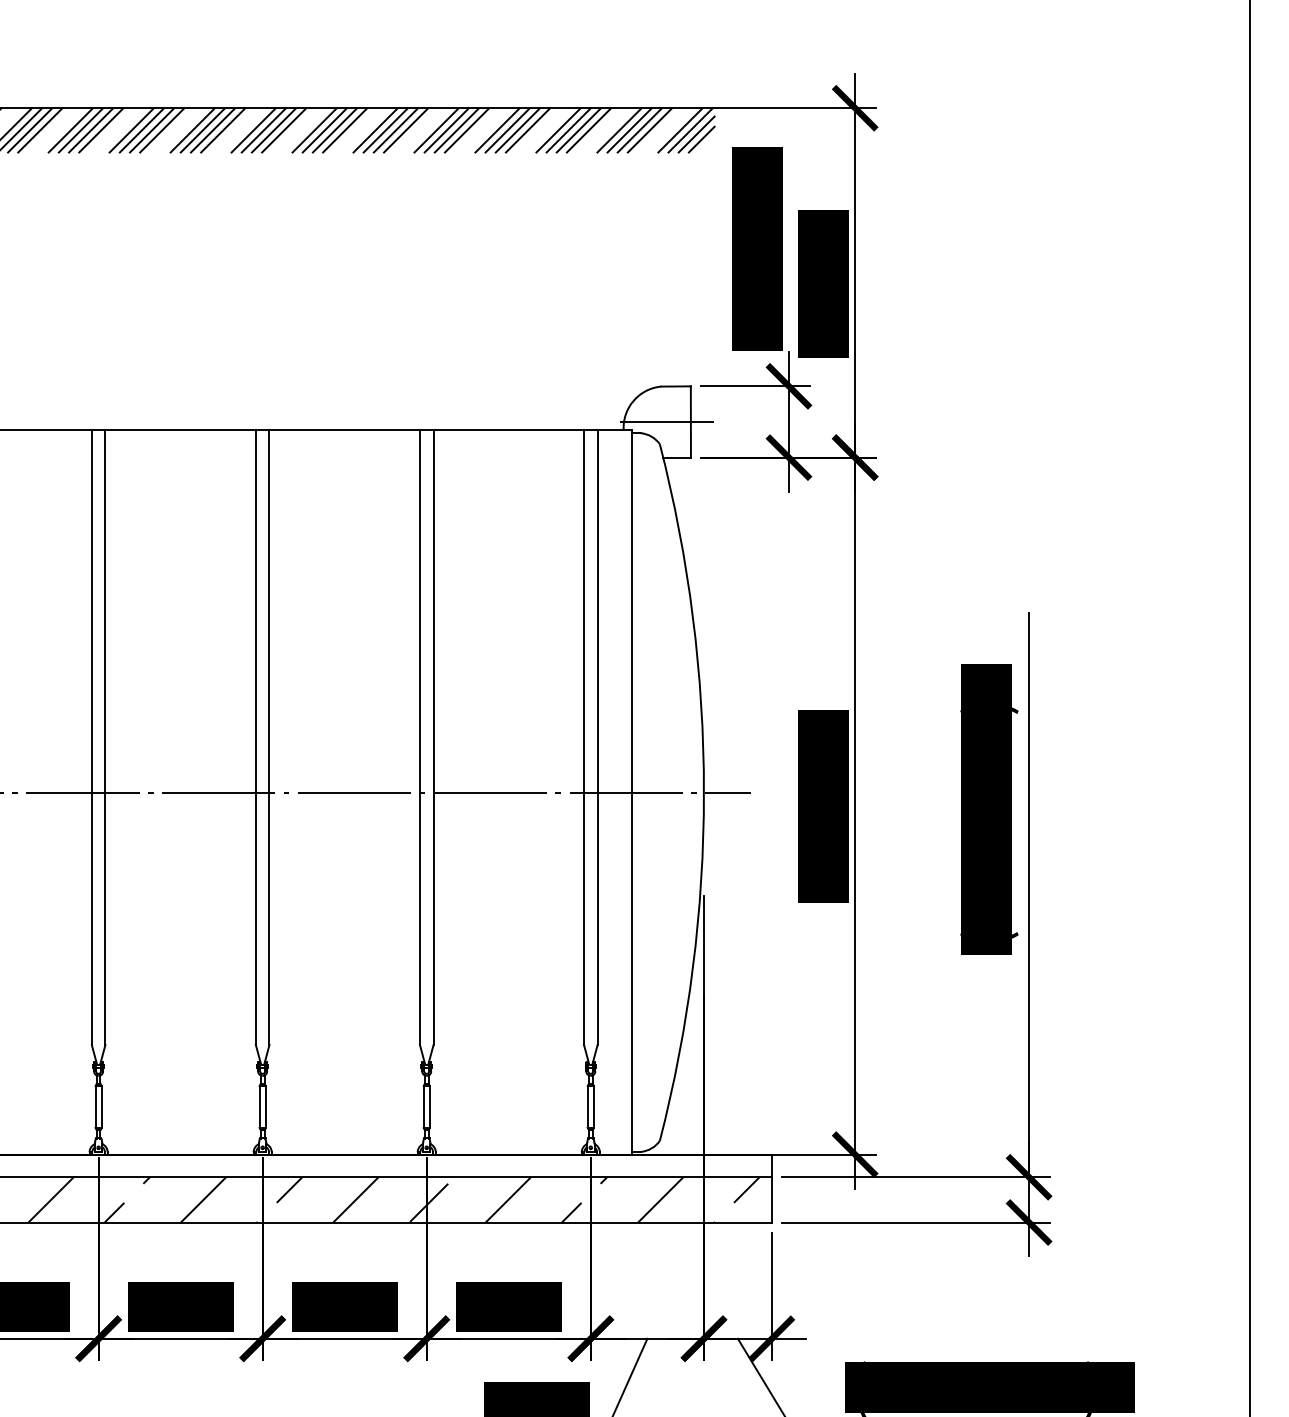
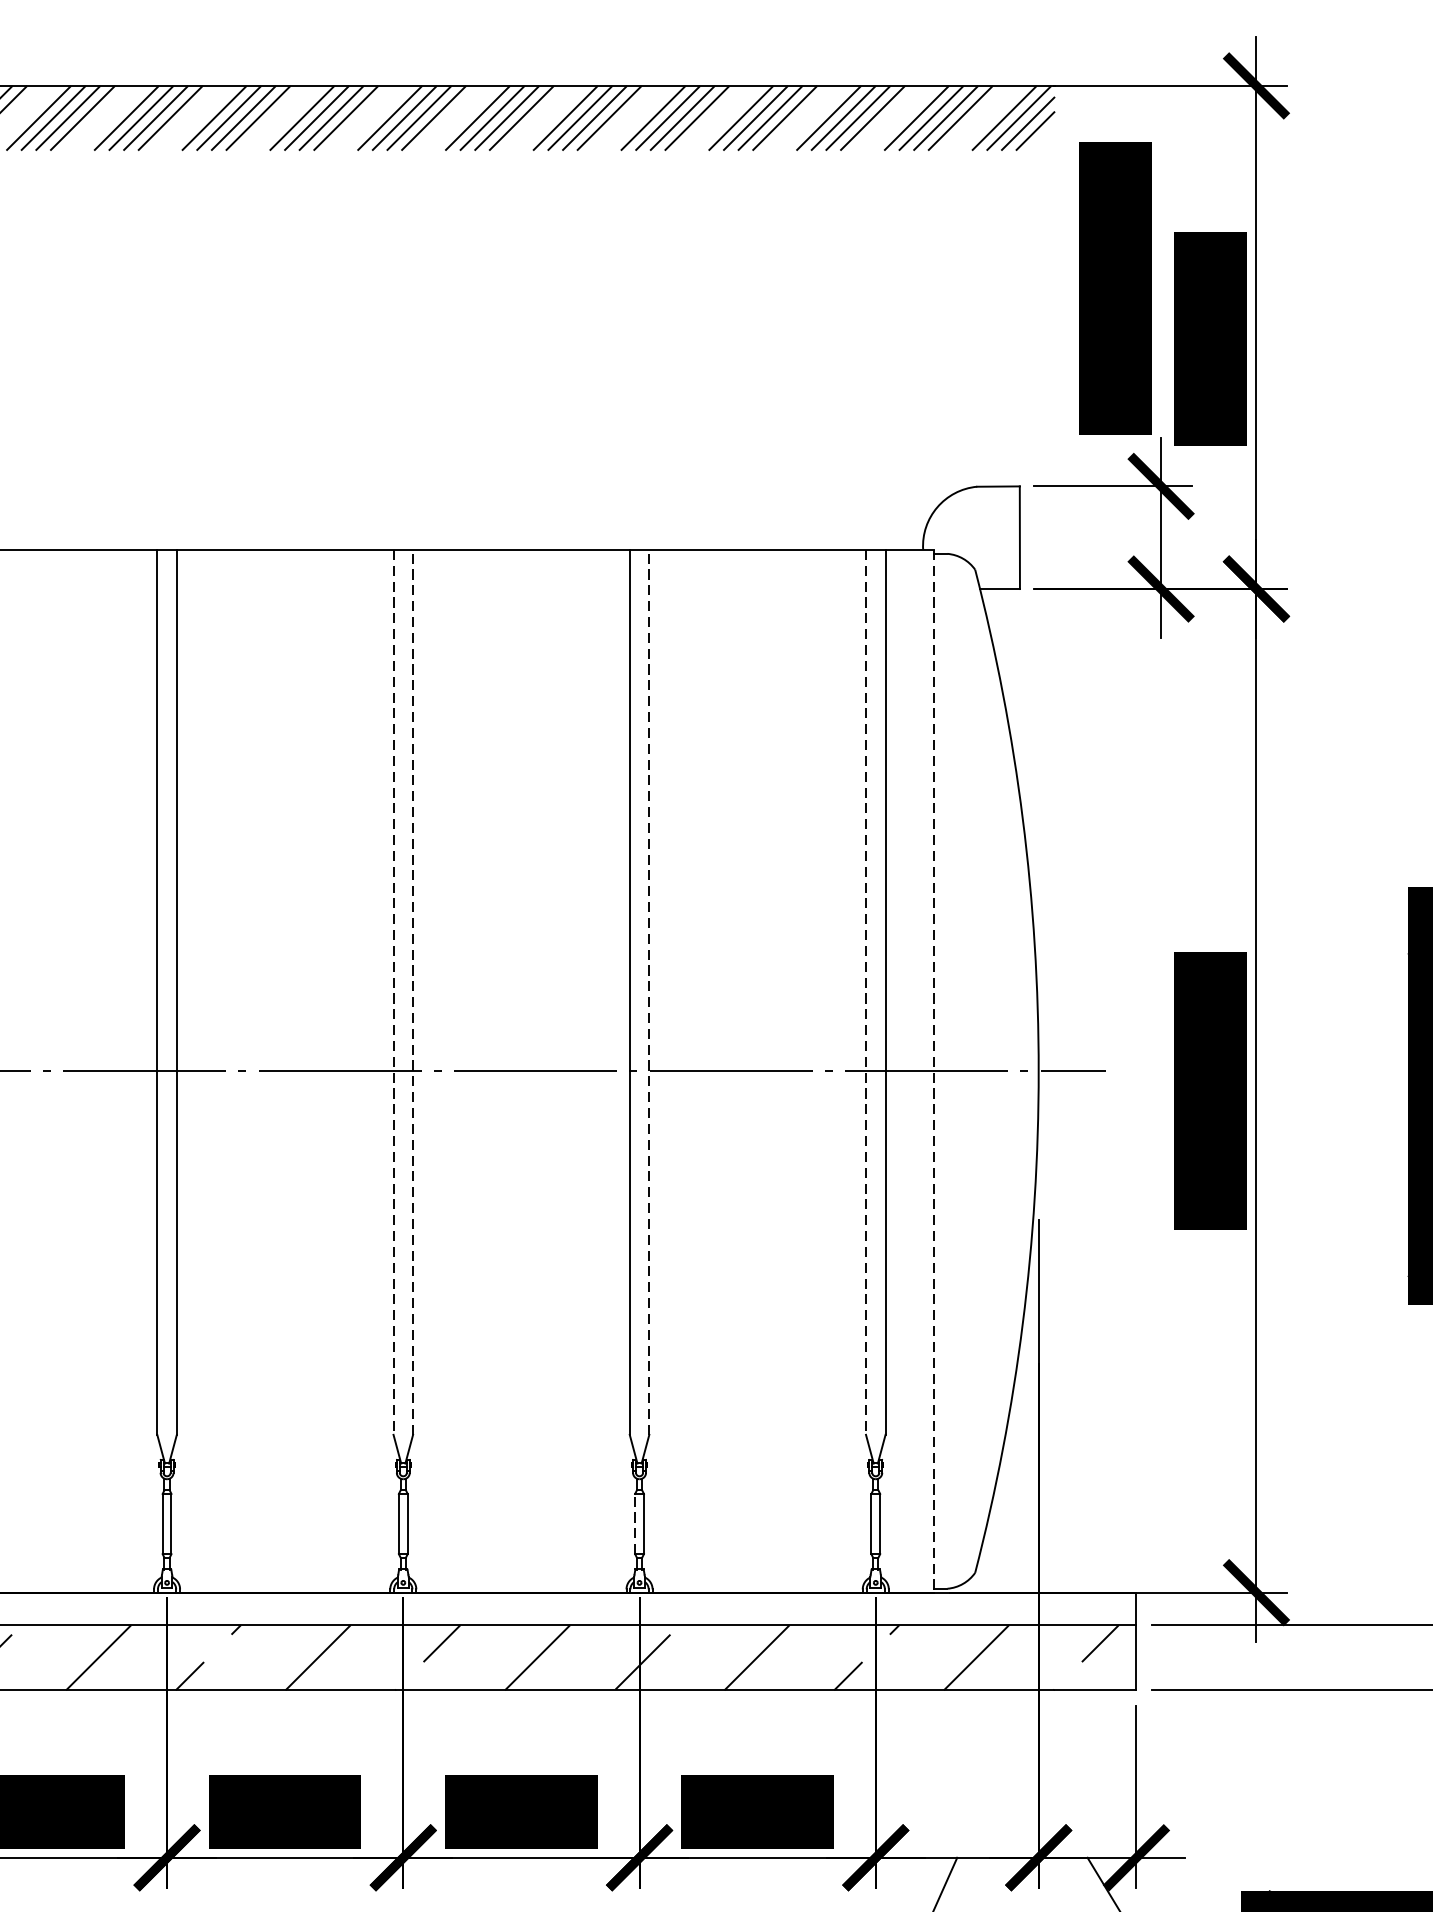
line: (666, 422) -> (984, 538), removed
line: (269, 737) -> (413, 992), solid -> dashed
line: (433, 737) -> (649, 992), solid -> dashed
line: (255, 738) -> (392, 993), solid -> dashed
line: (584, 738) -> (866, 993), solid -> dashed
line: (631, 793) -> (934, 1072), solid -> dashed
line: (423, 1107) -> (634, 1524), solid -> dashed

